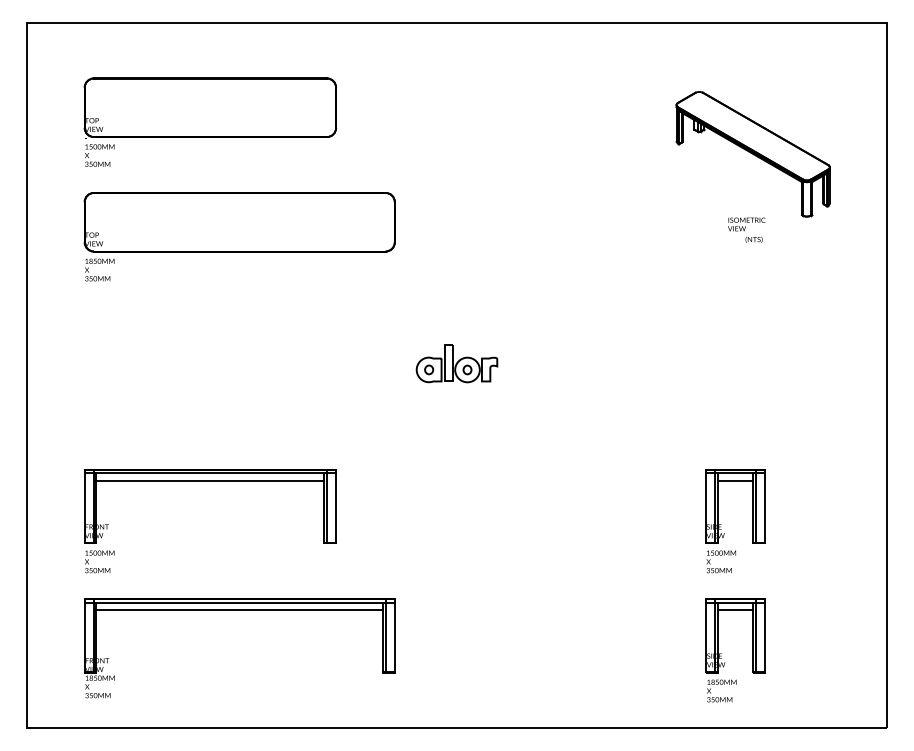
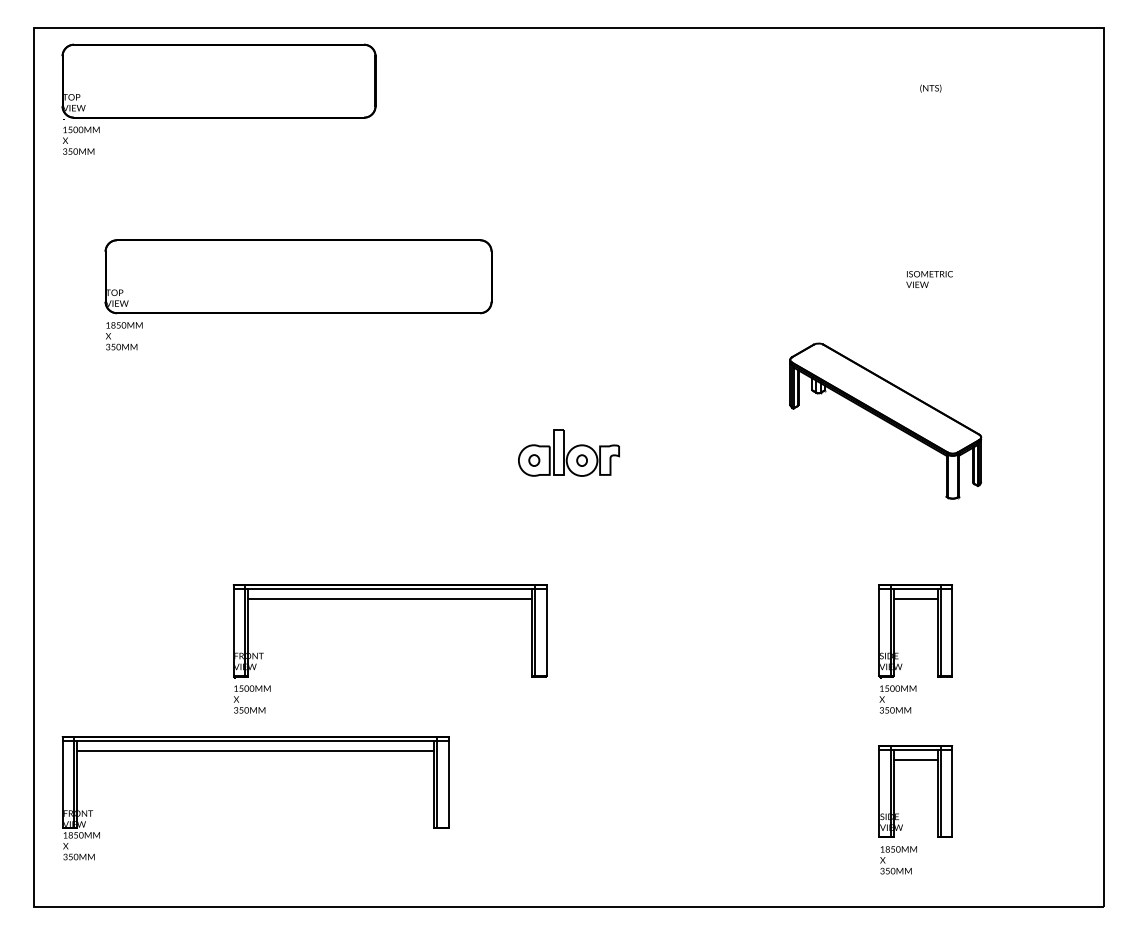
part: (209, 121) -> (218, 98), moved
part: (753, 153) -> (885, 420), moved
text: (753, 239) -> (930, 88), moved
part: (209, 481) -> (389, 599), moved
part: (239, 610) -> (255, 751), moved

